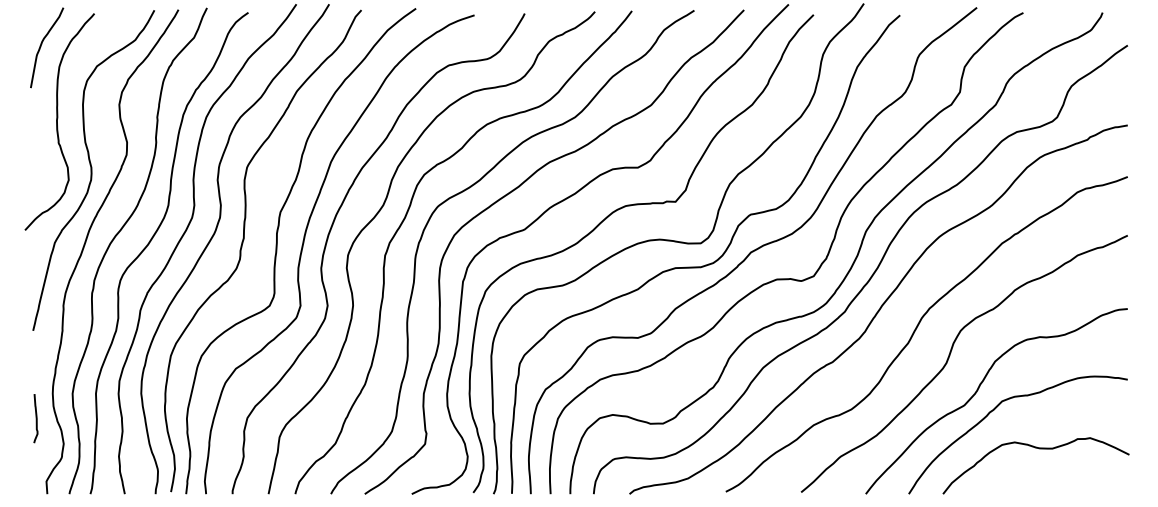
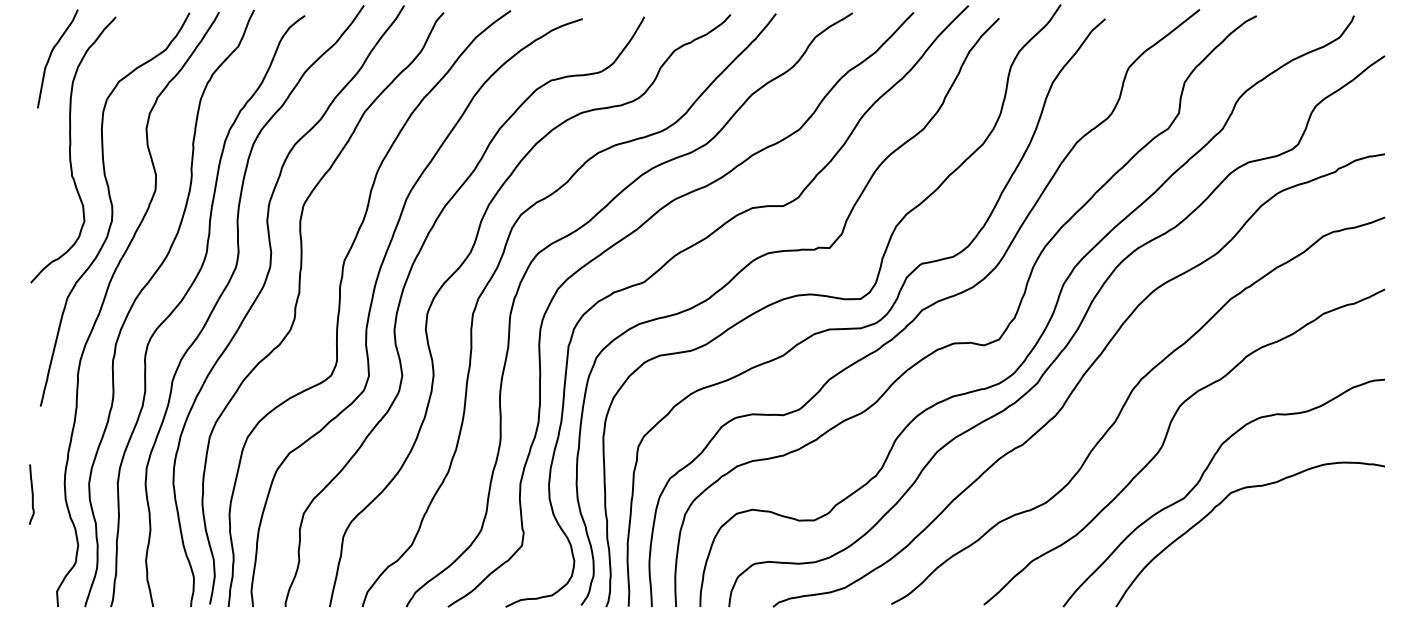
curve: (35, 418) -> (31, 494), moved
curve: (1039, 449) -> (1276, 552), removed

